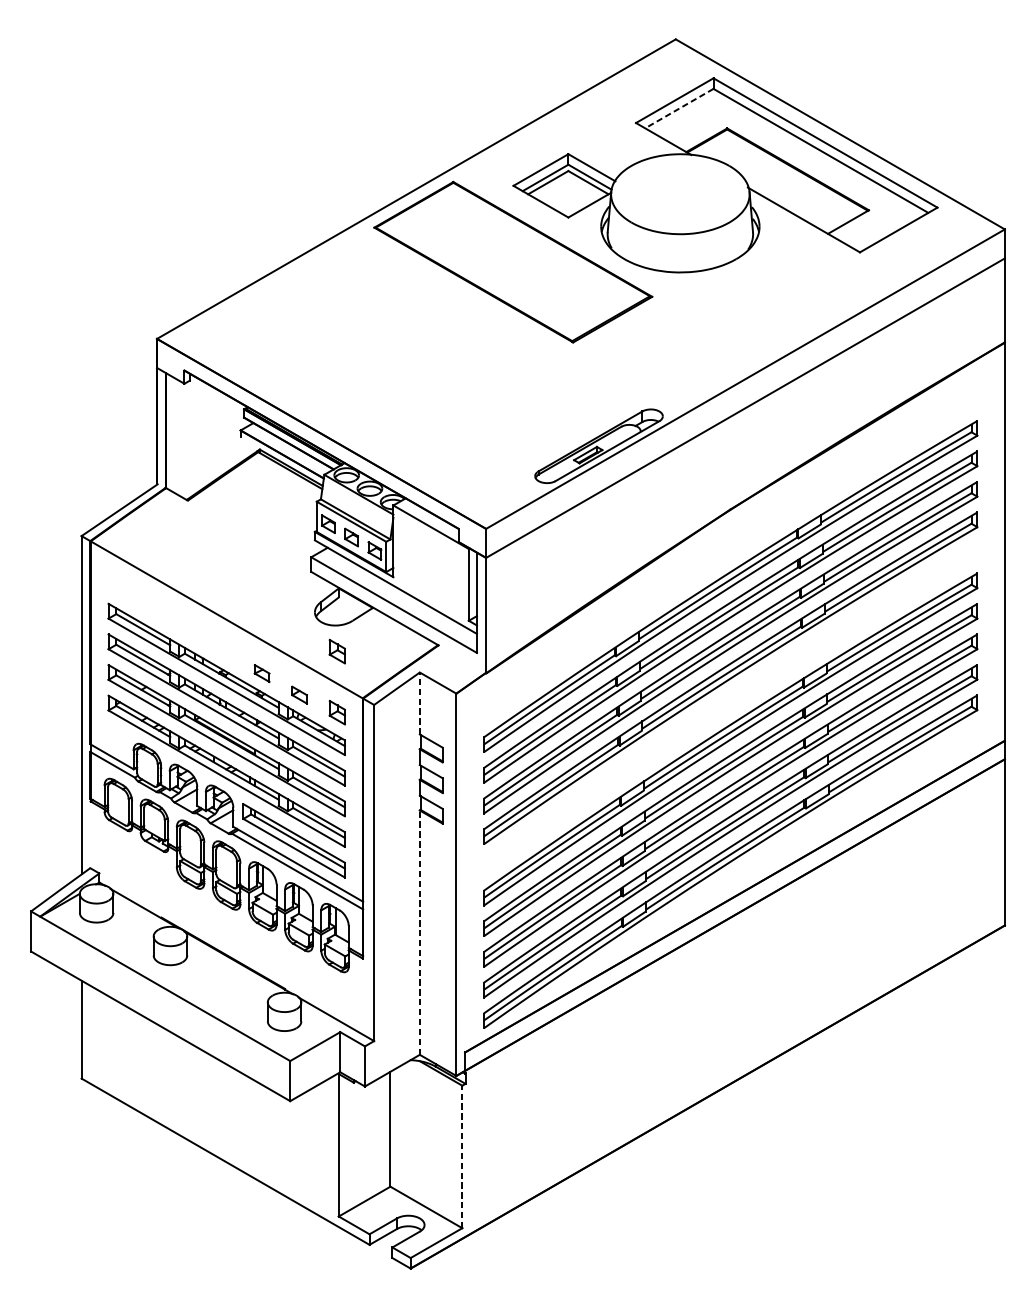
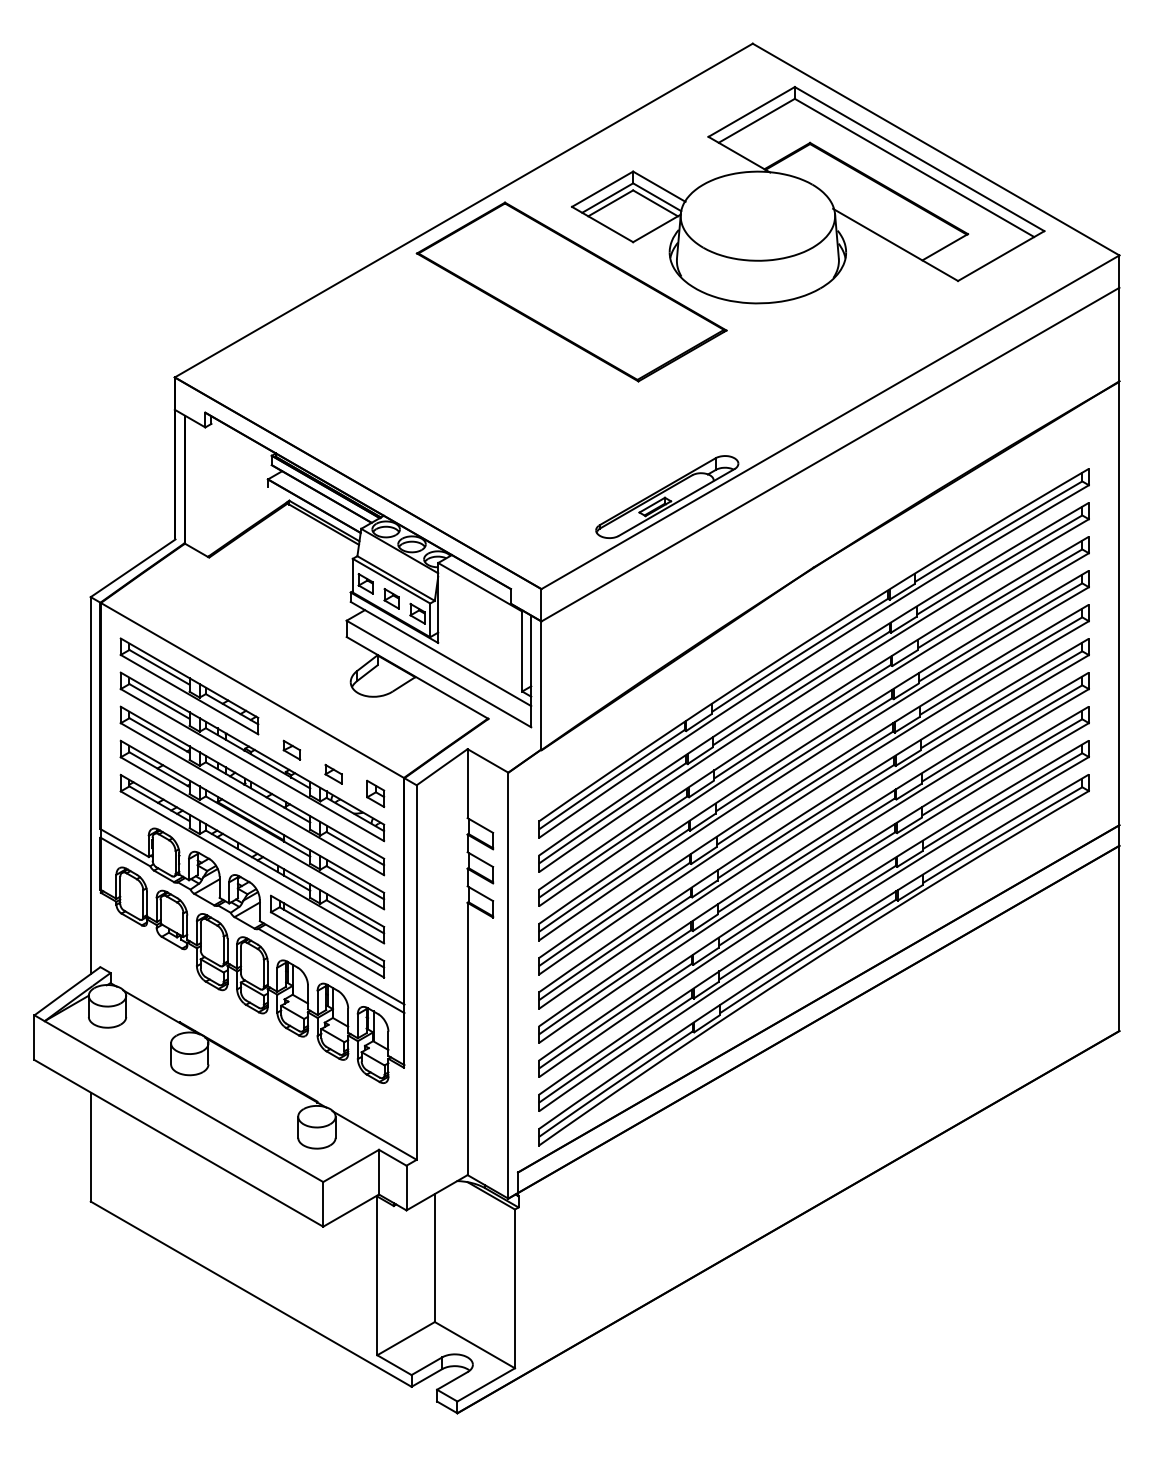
line: (679, 108) -> (756, 120), dashed -> solid
part: (170, 616) -> (189, 686), added
part: (337, 651) -> (375, 725), removed
line: (419, 703) -> (467, 783), dashed -> solid
part: (730, 708) -> (813, 789), added
line: (419, 932) -> (467, 1038), dashed -> solid
line: (461, 1156) -> (514, 1288), dashed -> solid

